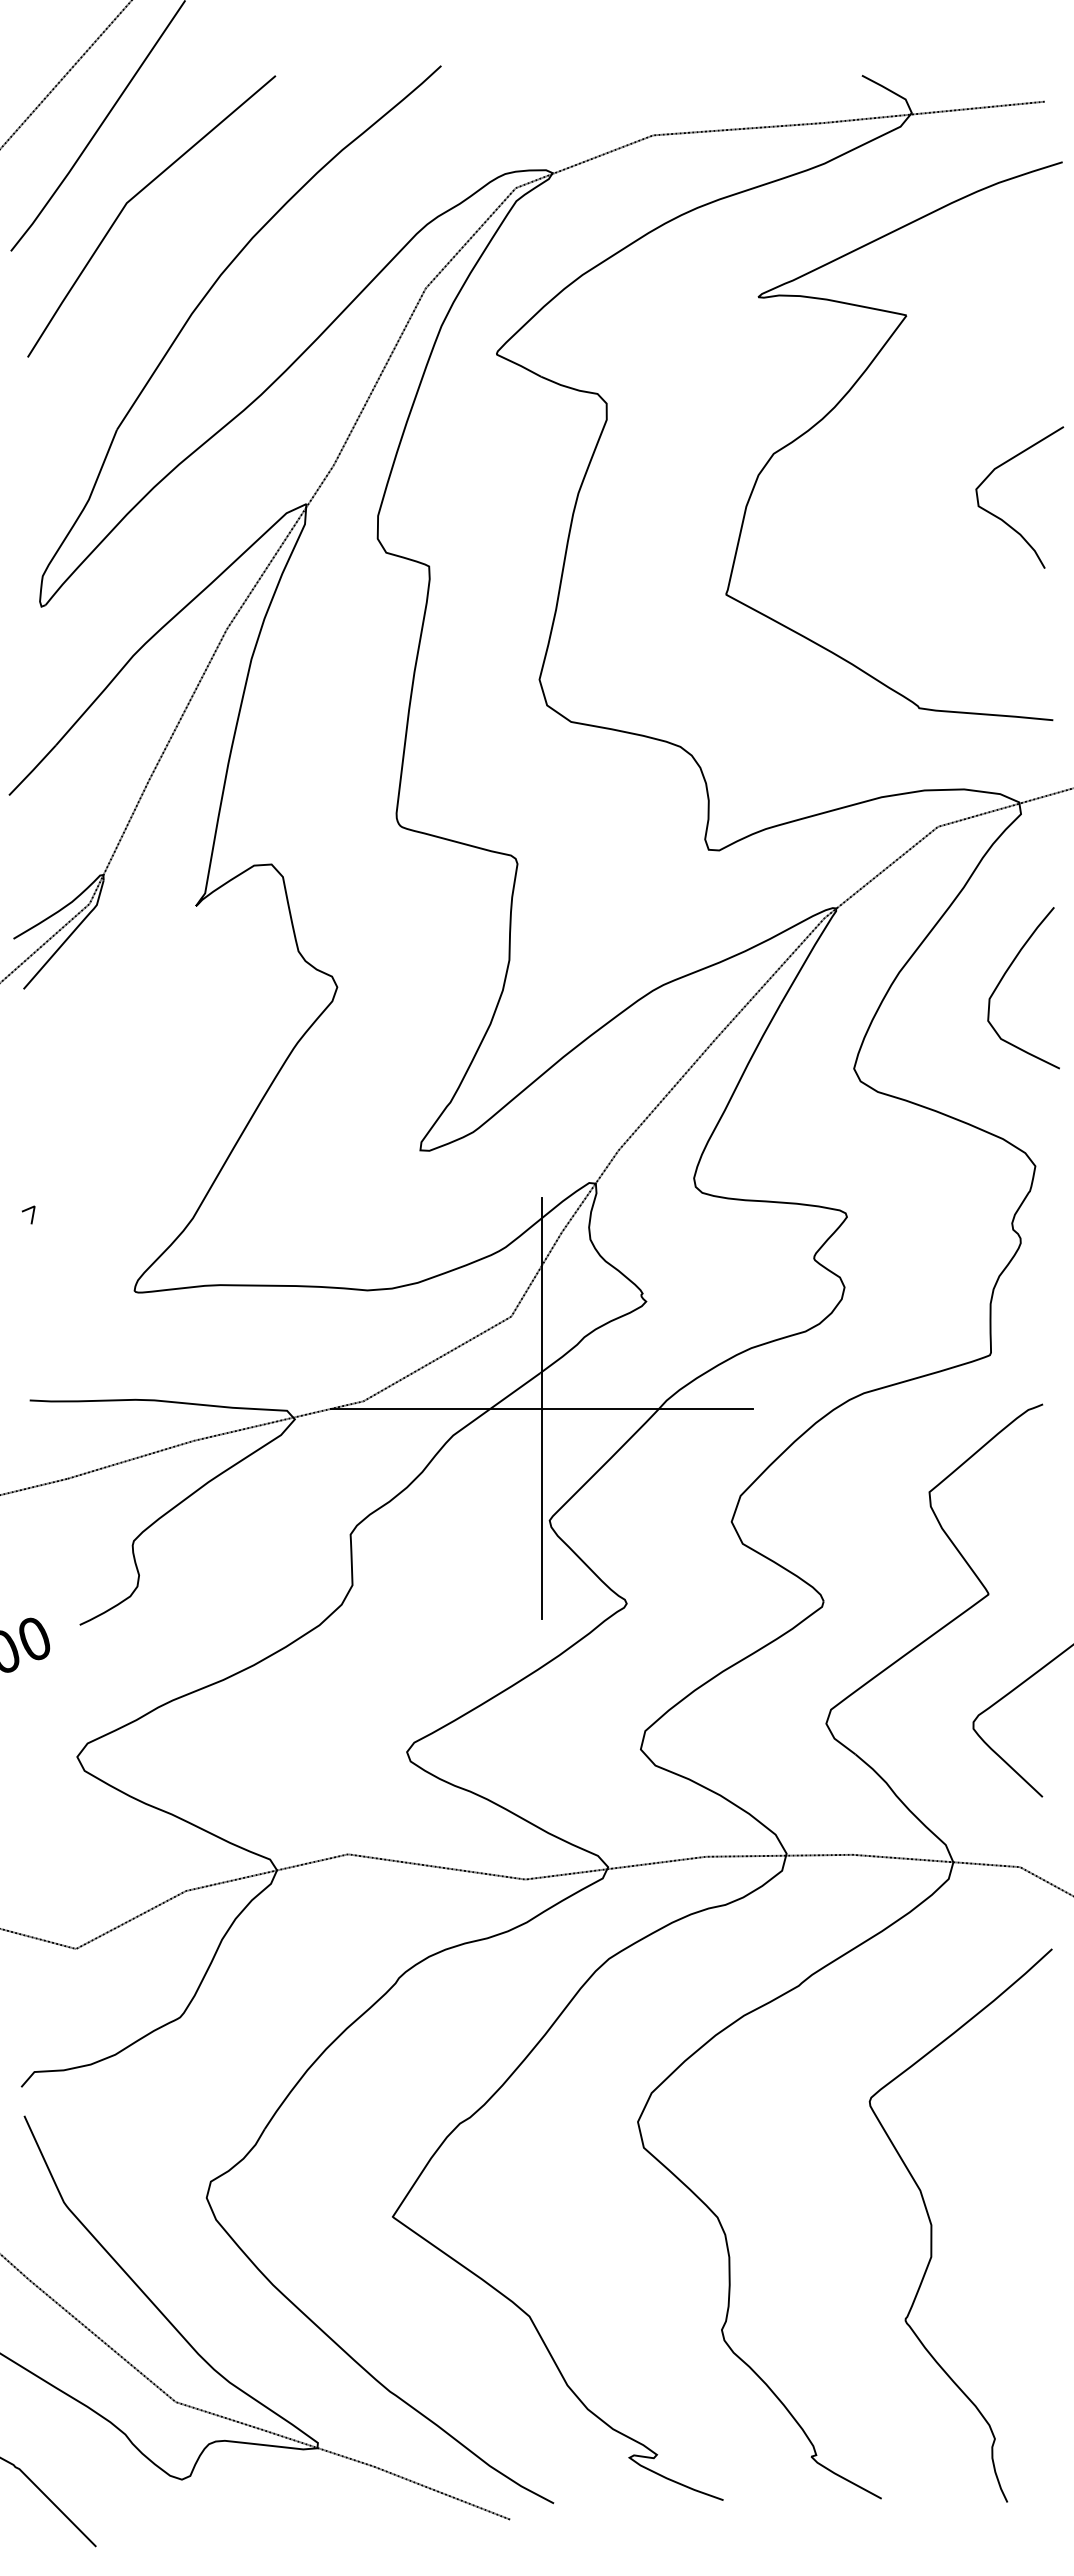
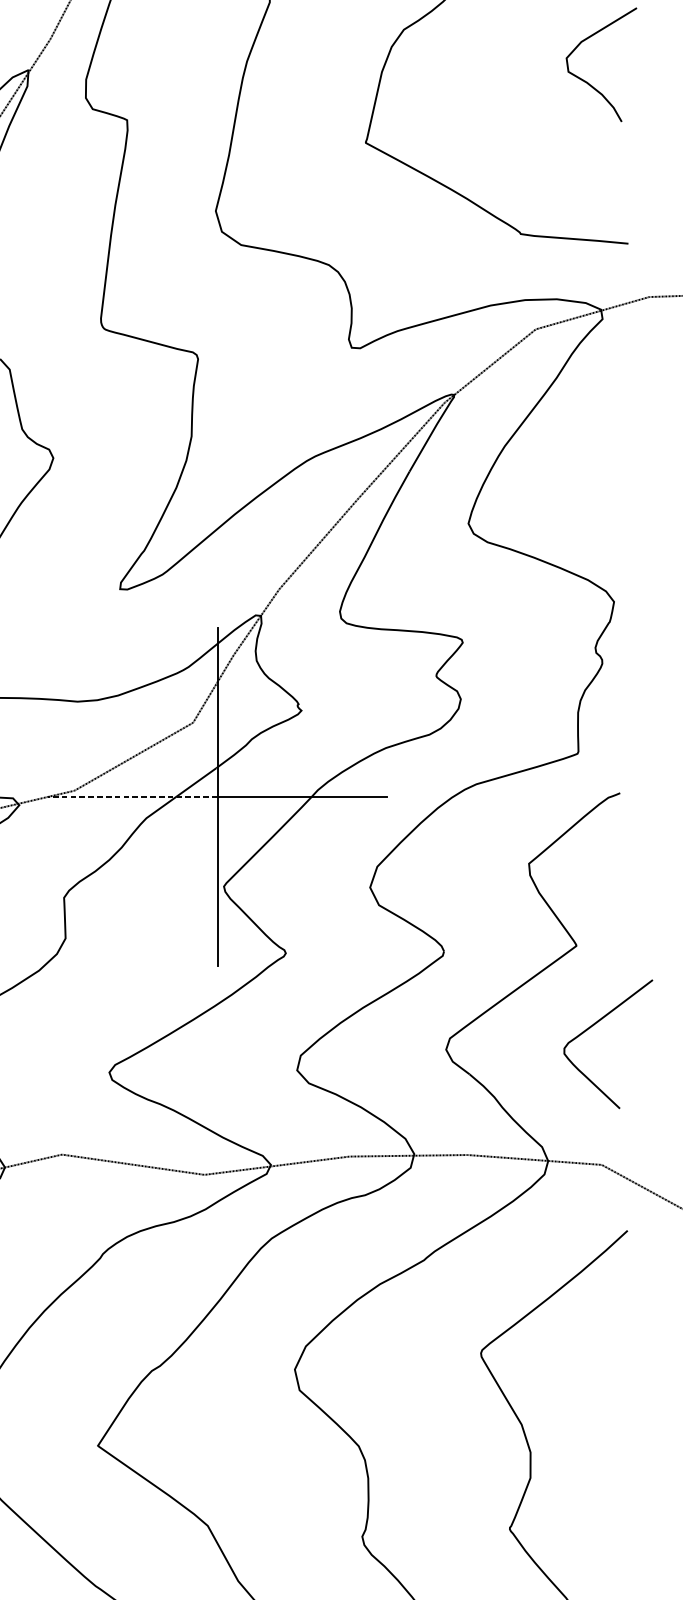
curve: (1003, 978) -> (588, 451), removed
line: (436, 1408) -> (133, 796), solid -> dashed

